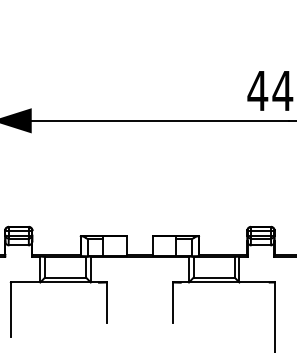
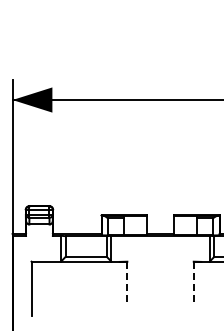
line: (106, 302) -> (127, 281), solid -> dashed
line: (173, 303) -> (194, 282), solid -> dashed

